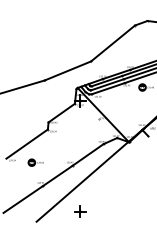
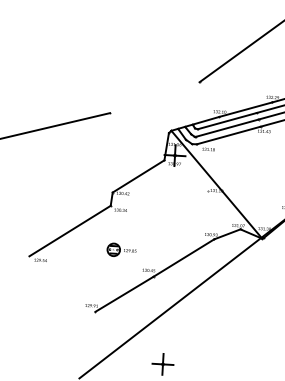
line: (67, 70) -> (154, 96), removed
part: (35, 162) -> (120, 249), moved
line: (23, 199) -> (57, 335), removed

